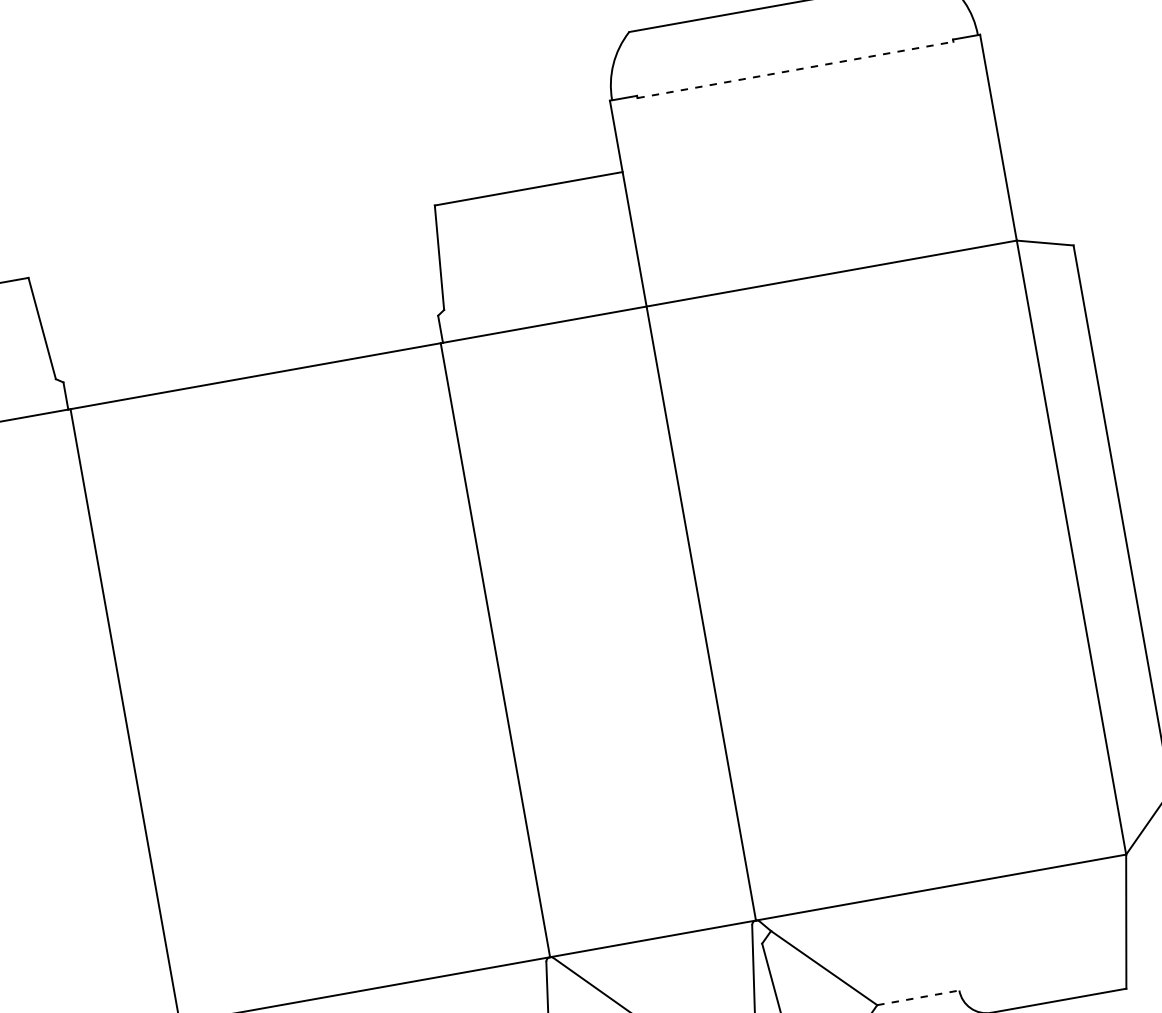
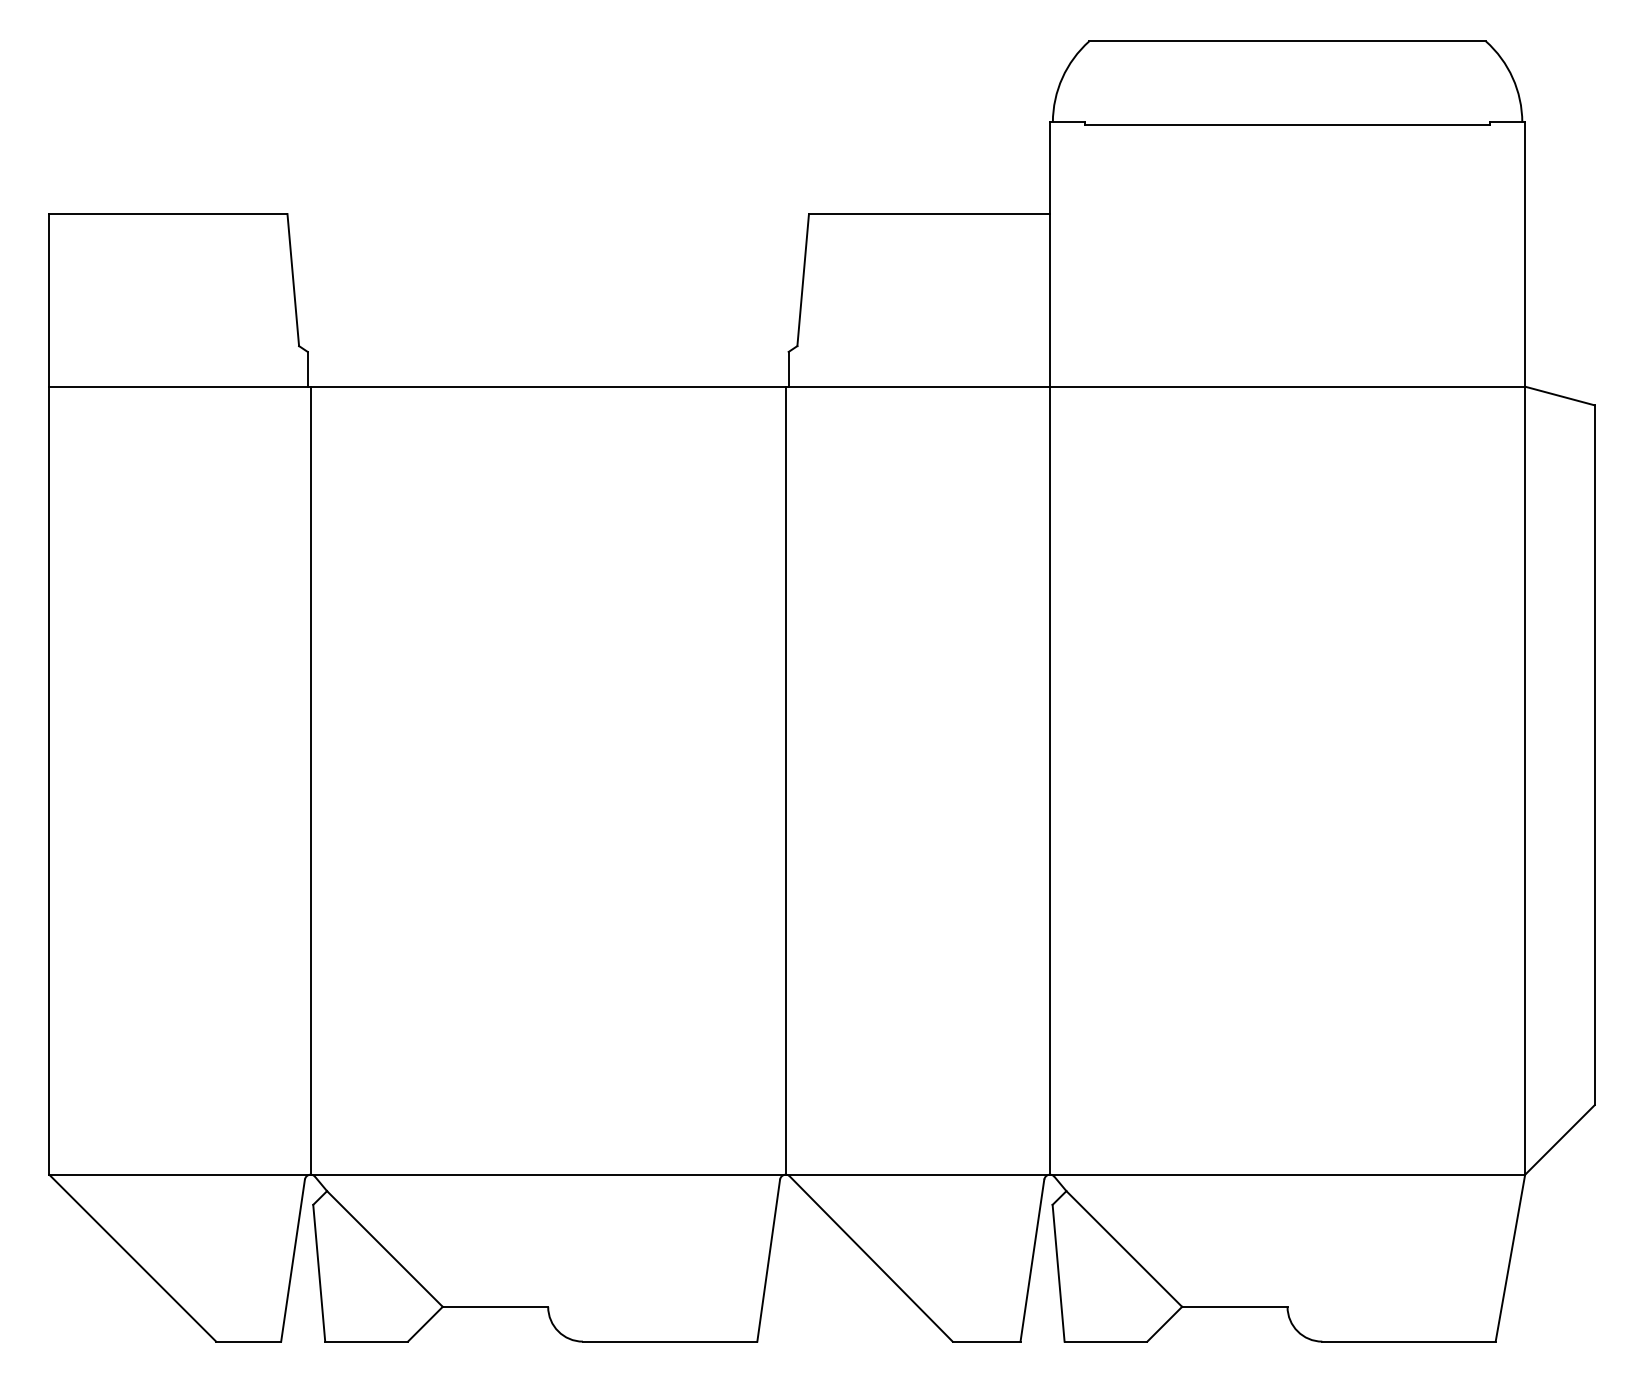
line: (795, 70) -> (1287, 125), dashed -> solid
line: (917, 997) -> (1234, 1306), dashed -> solid

